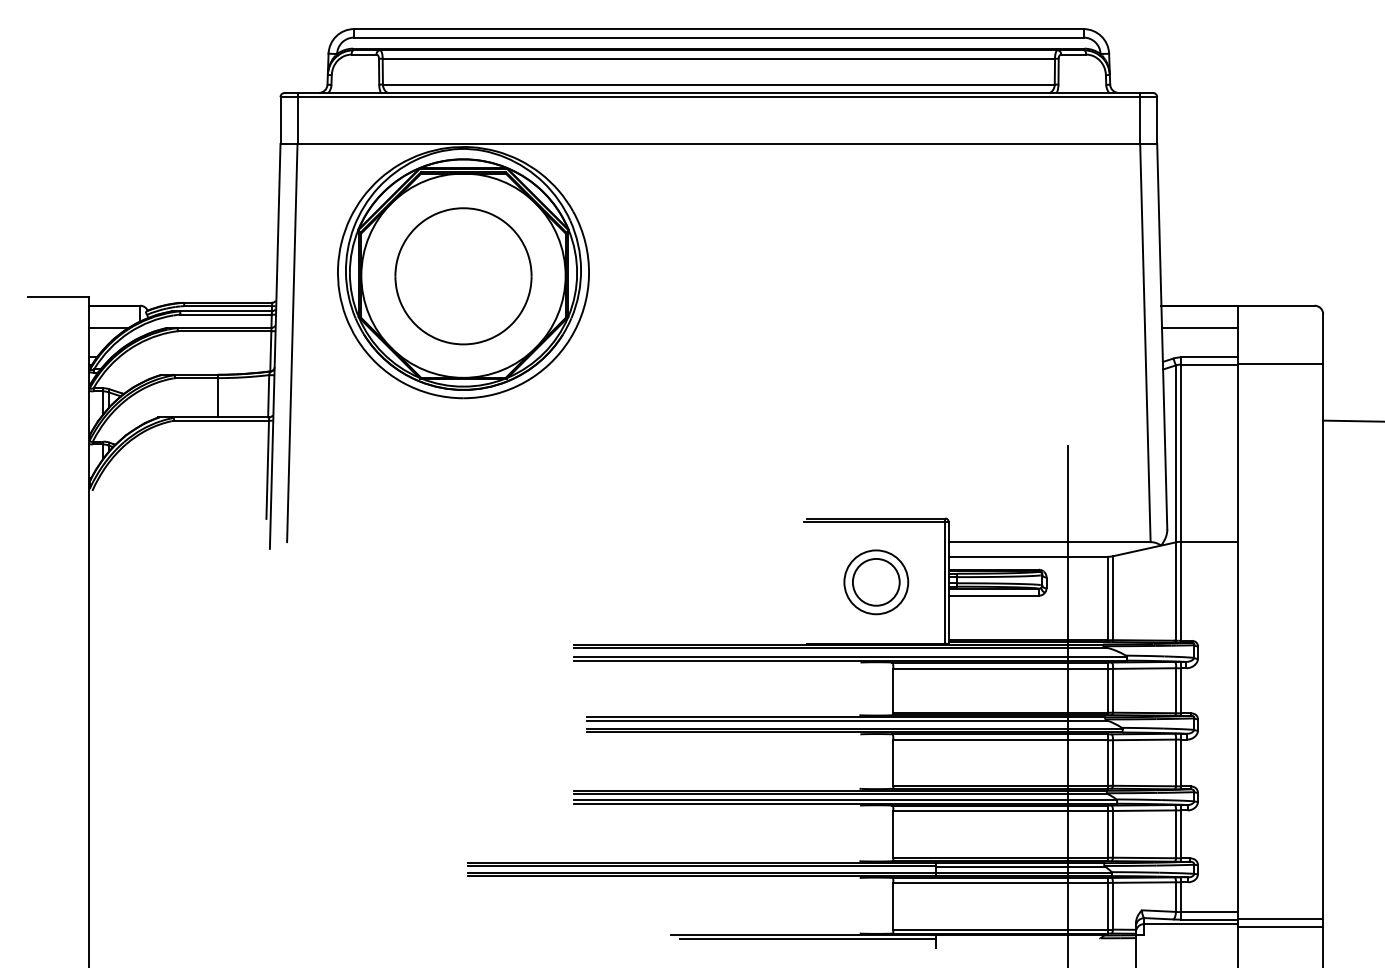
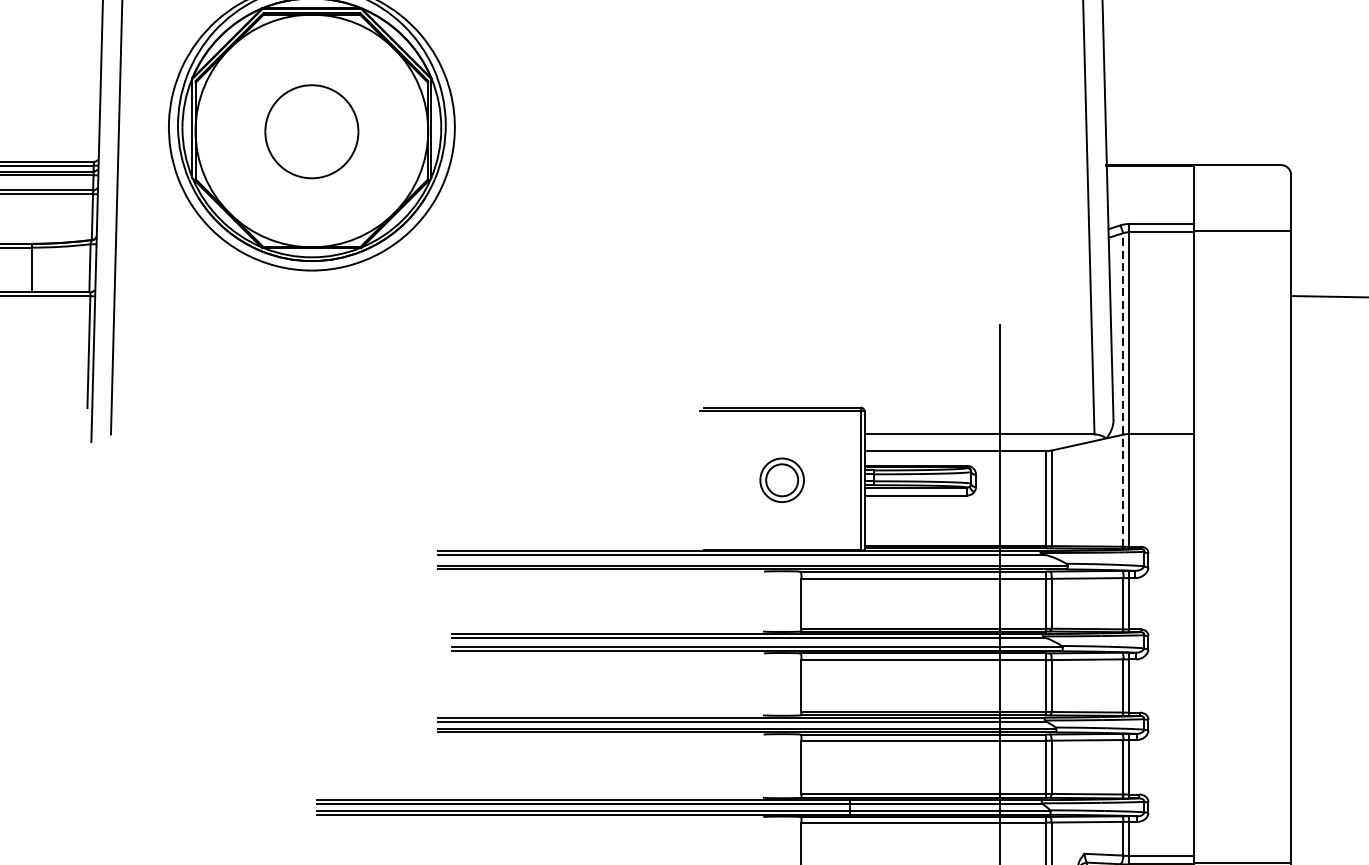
part: (463, 276) -> (311, 131), size x0.6
line: (1199, 328) -> (1150, 191), removed
line: (1176, 503) -> (1123, 390), solid -> dashed
part: (876, 582) -> (782, 480), size x0.6

